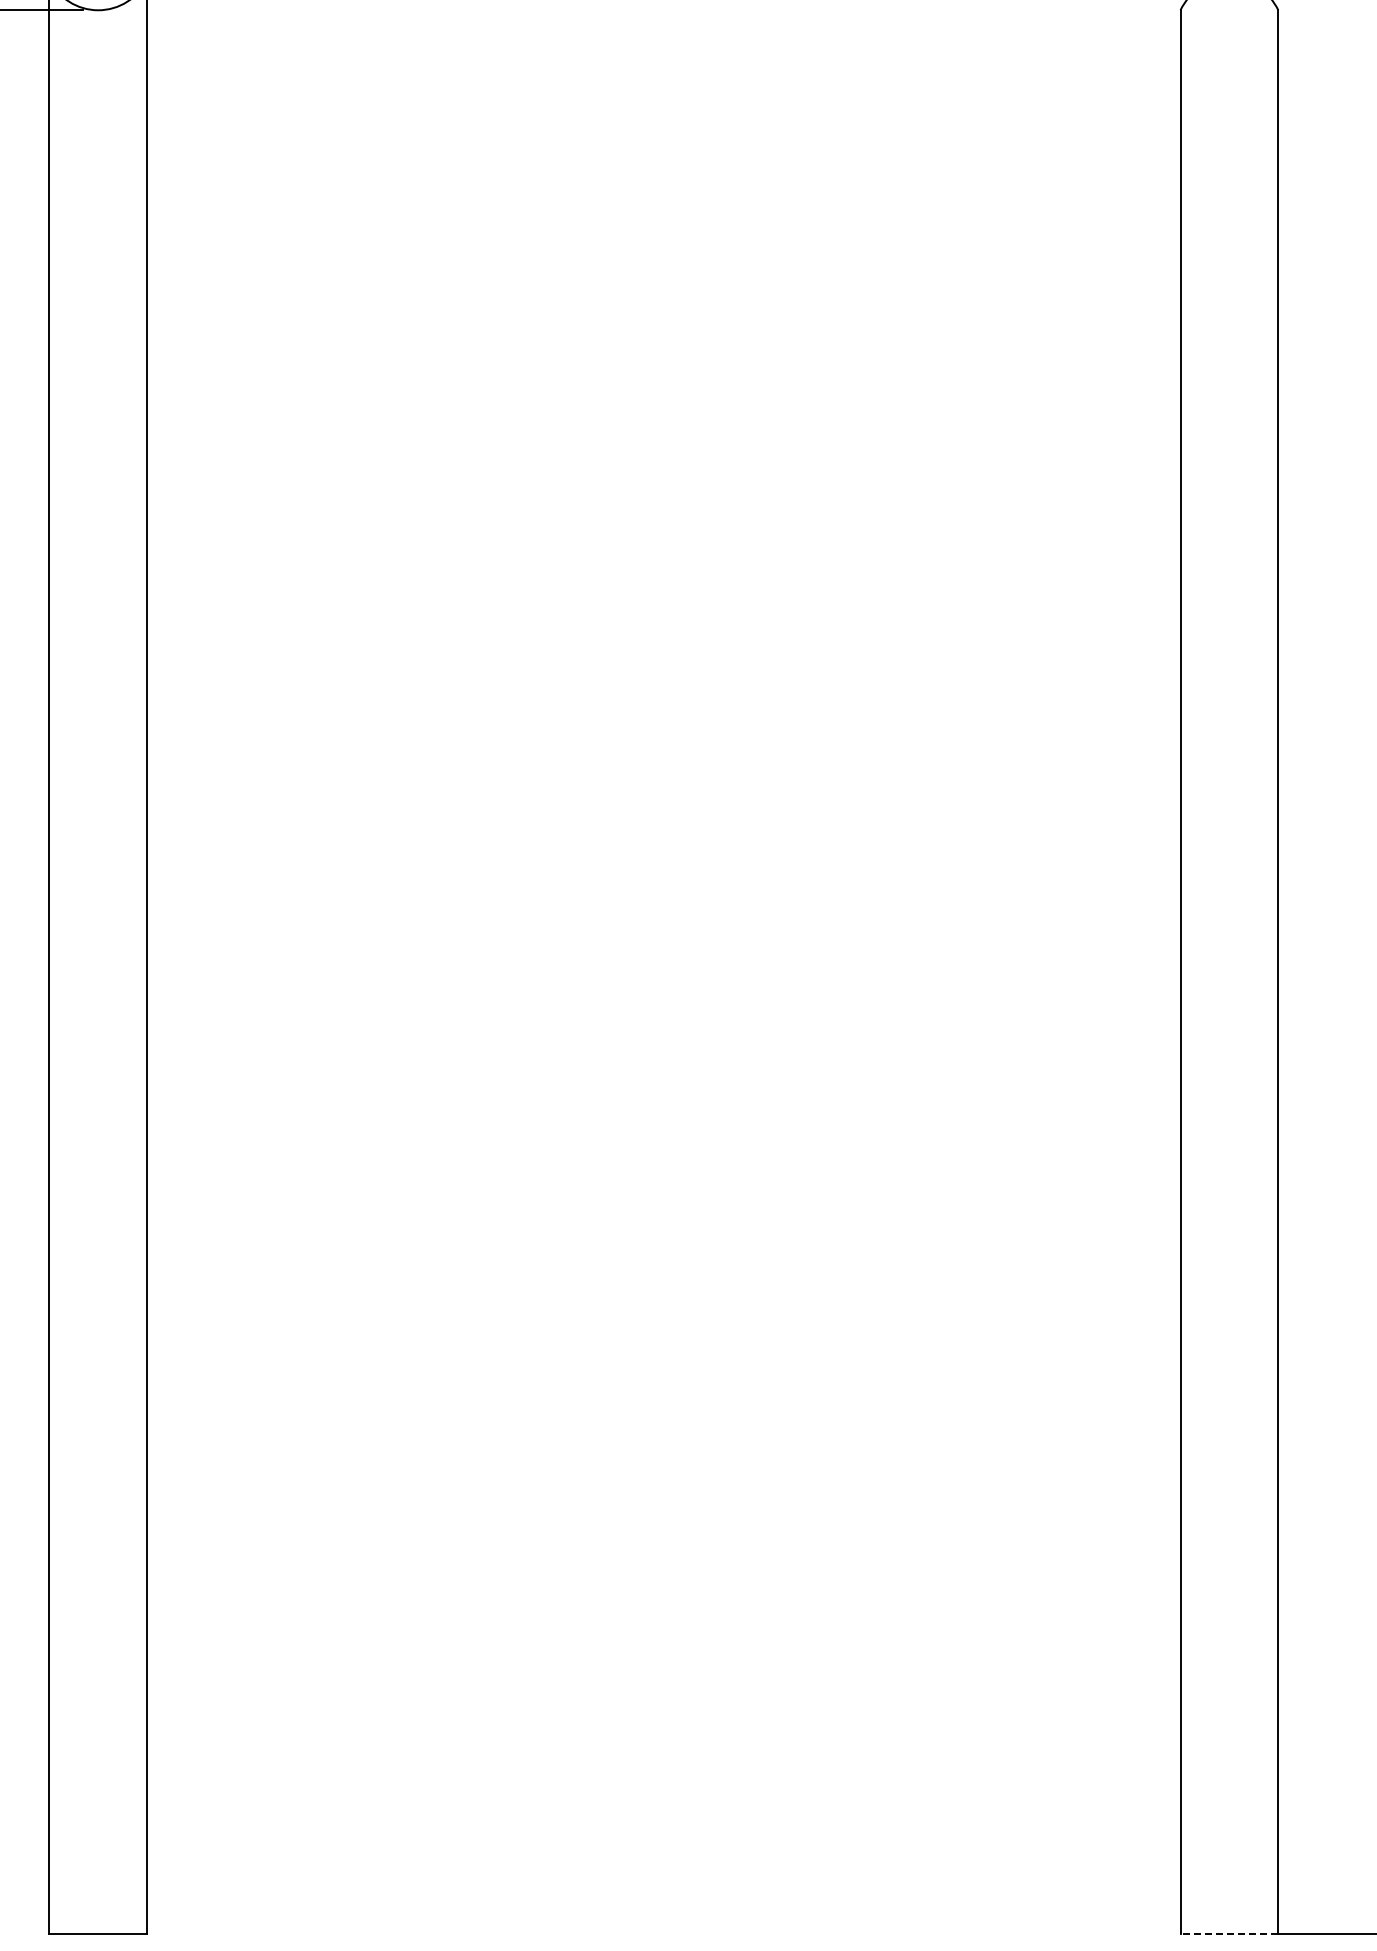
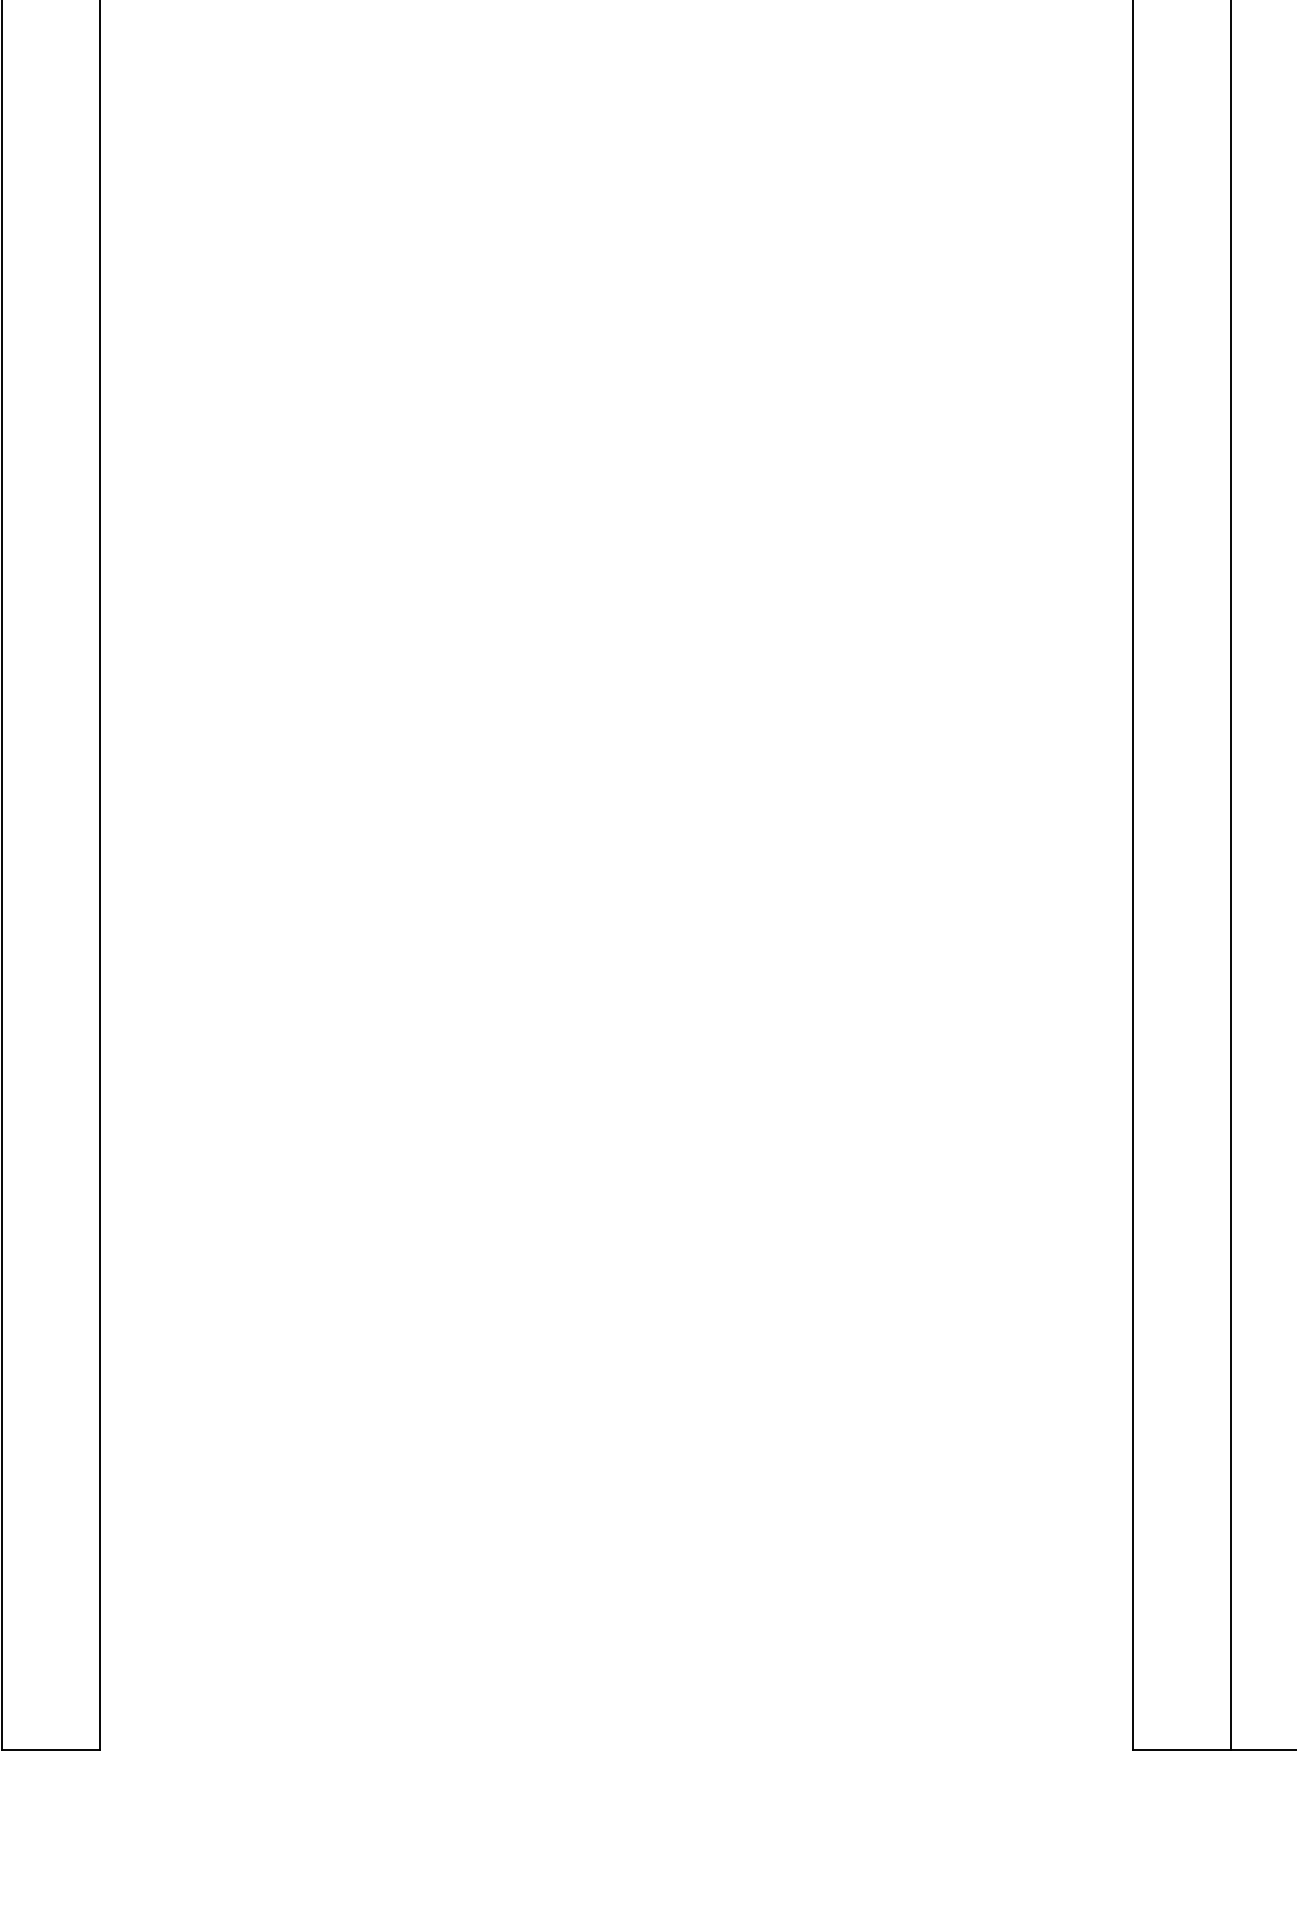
line: (1229, 1934) -> (1182, 1750), dashed -> solid

